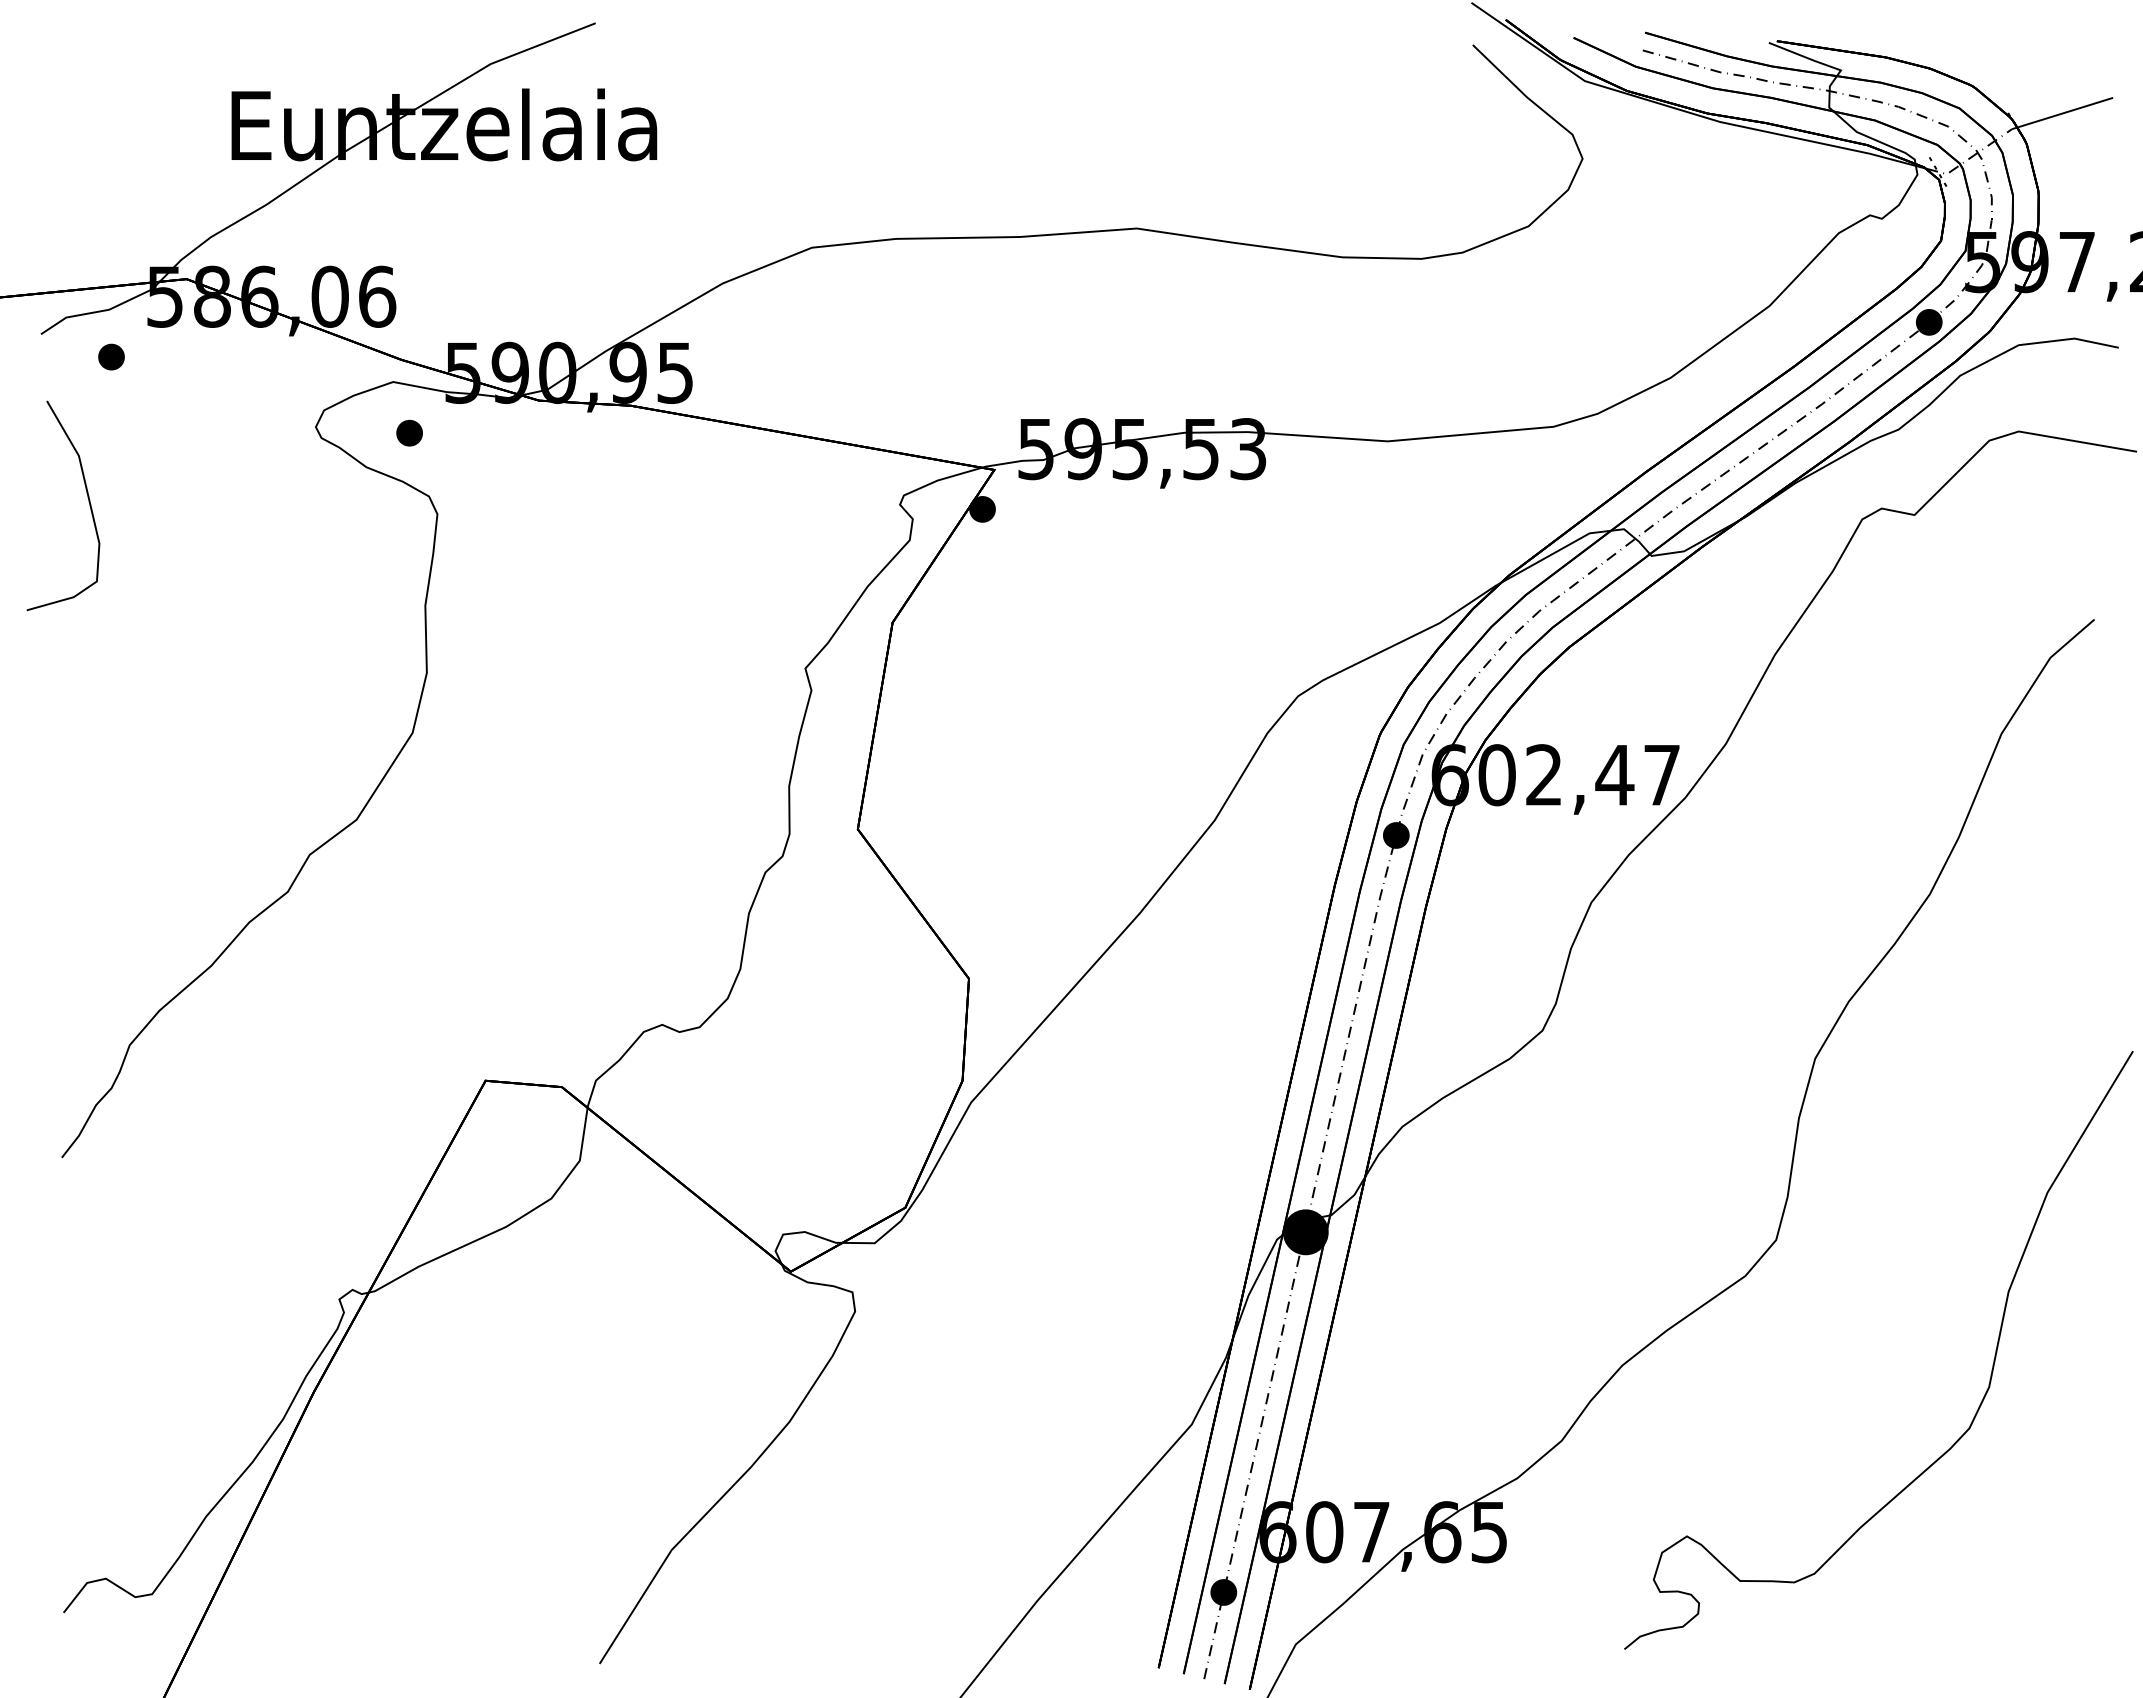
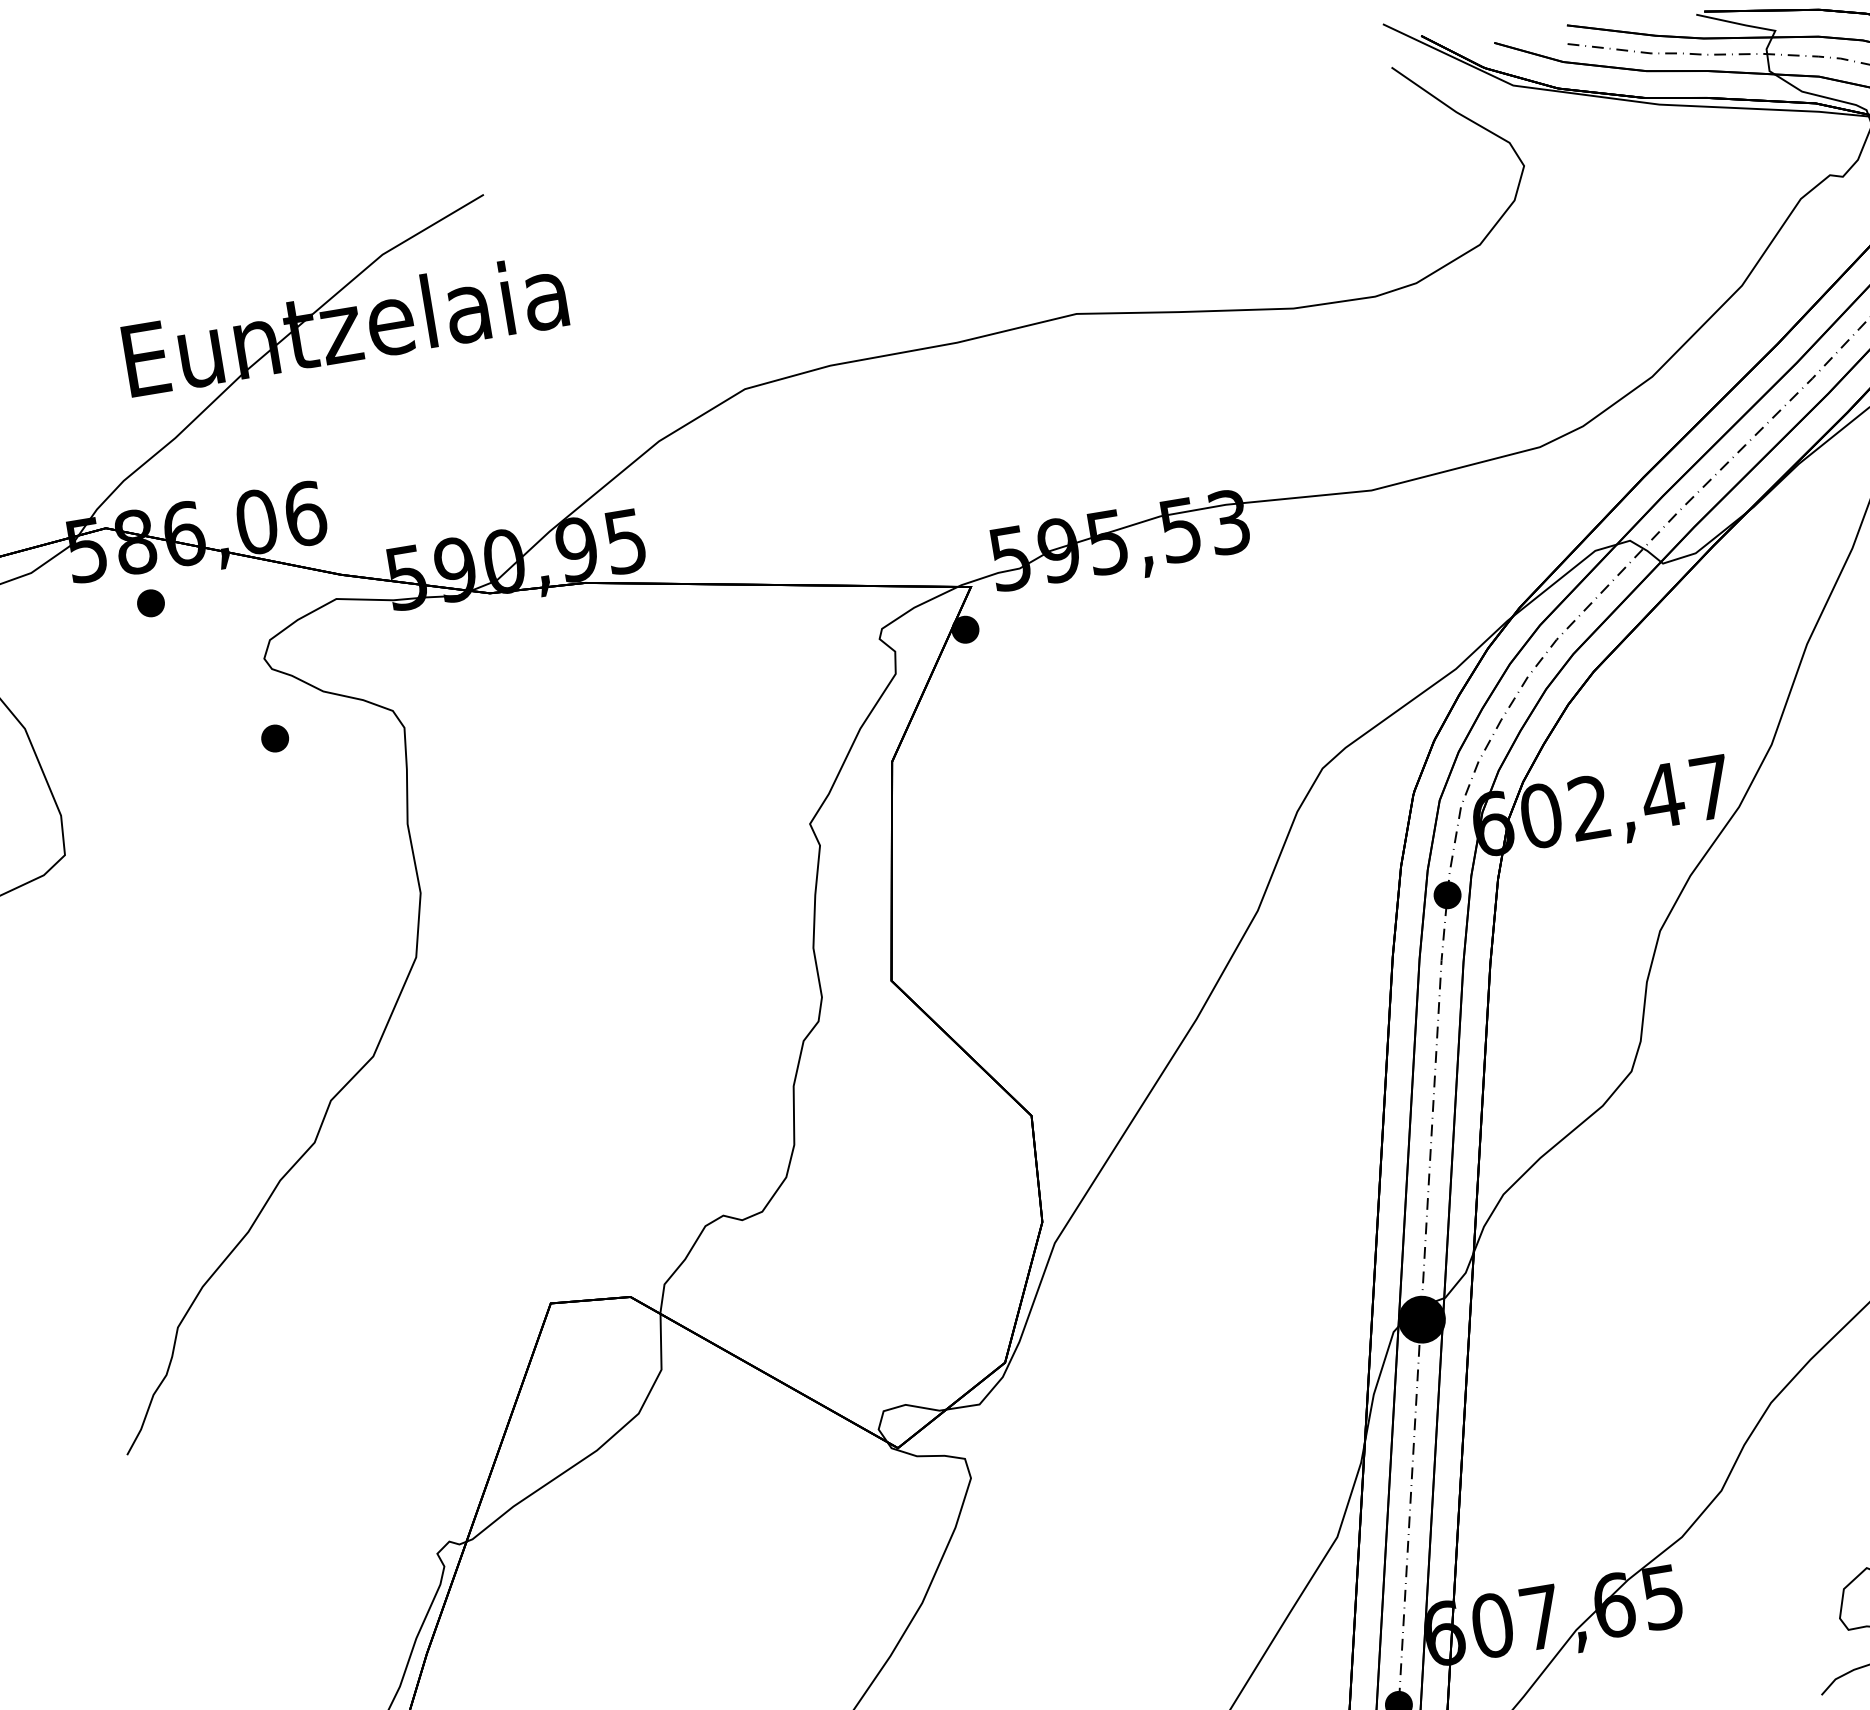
part: (111, 356) -> (150, 602), moved
part: (409, 432) -> (274, 737), moved

